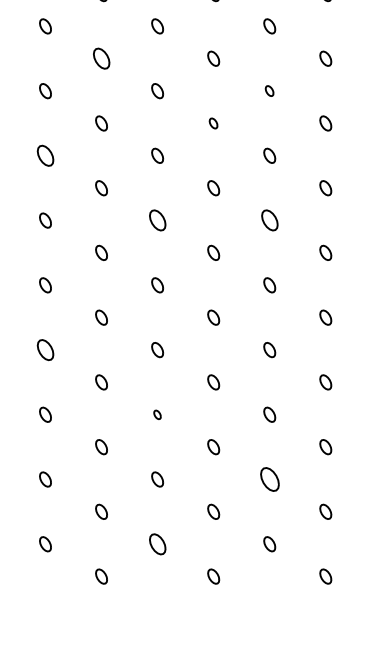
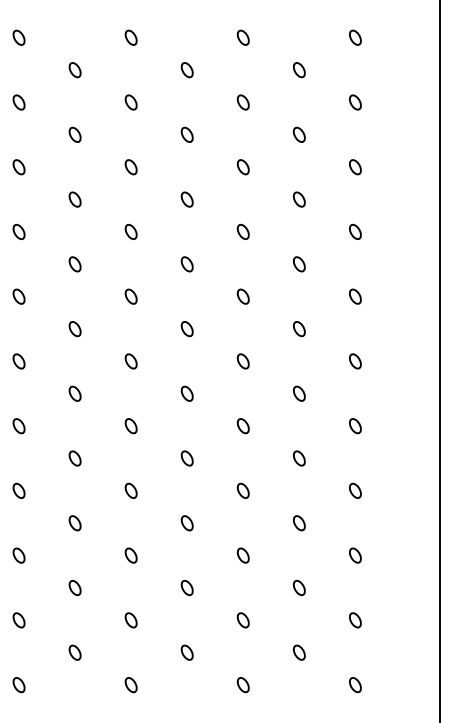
part: (100, 59) -> (130, 167), size x0.71
part: (268, 91) -> (298, 199), size x1.43
part: (212, 123) -> (242, 231), size x1.43
part: (44, 156) -> (74, 264), size x0.71
part: (156, 221) -> (186, 329), size x0.71
part: (268, 221) -> (298, 329), size x0.71
part: (44, 350) -> (74, 458), size x0.71
part: (156, 415) -> (186, 523), size x1.67
part: (268, 479) -> (298, 587), size x0.62
part: (156, 544) -> (186, 652), size x0.71

